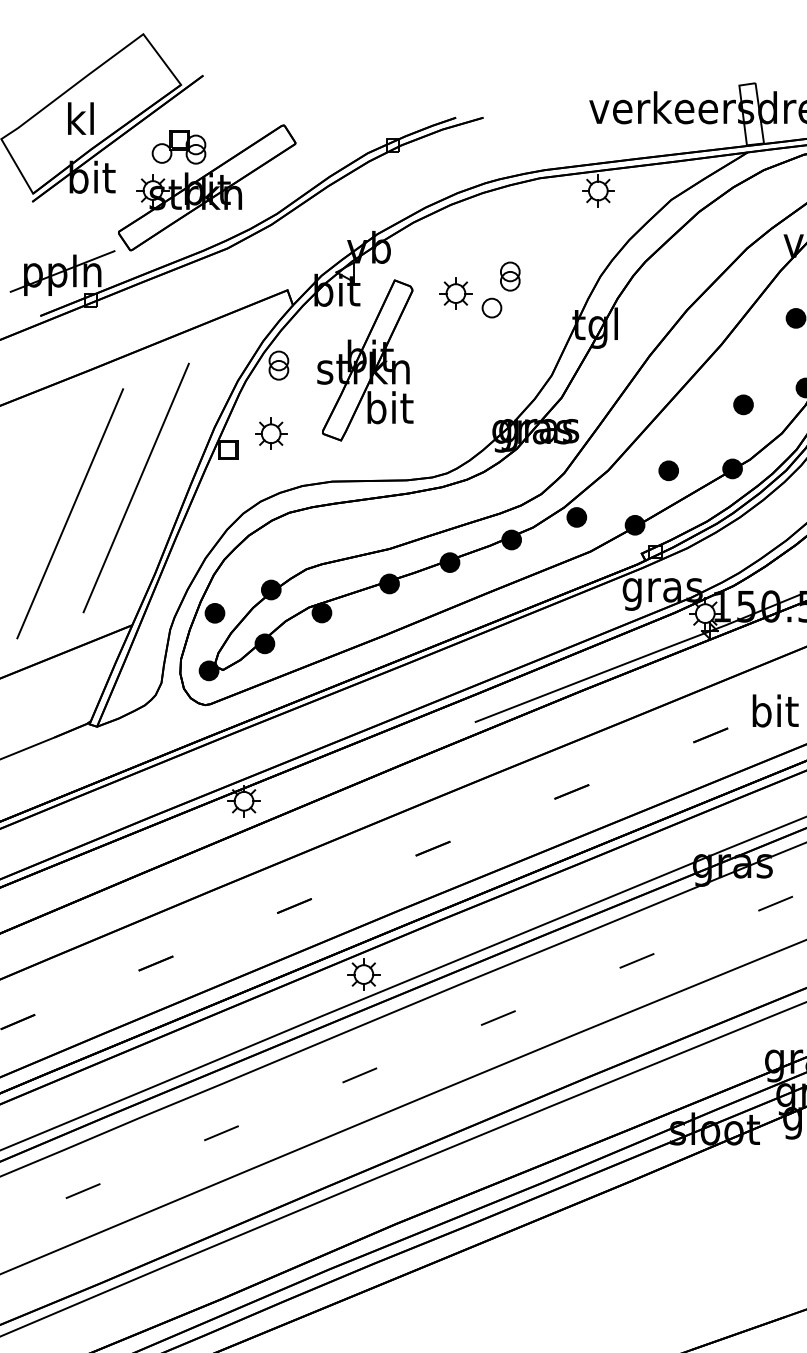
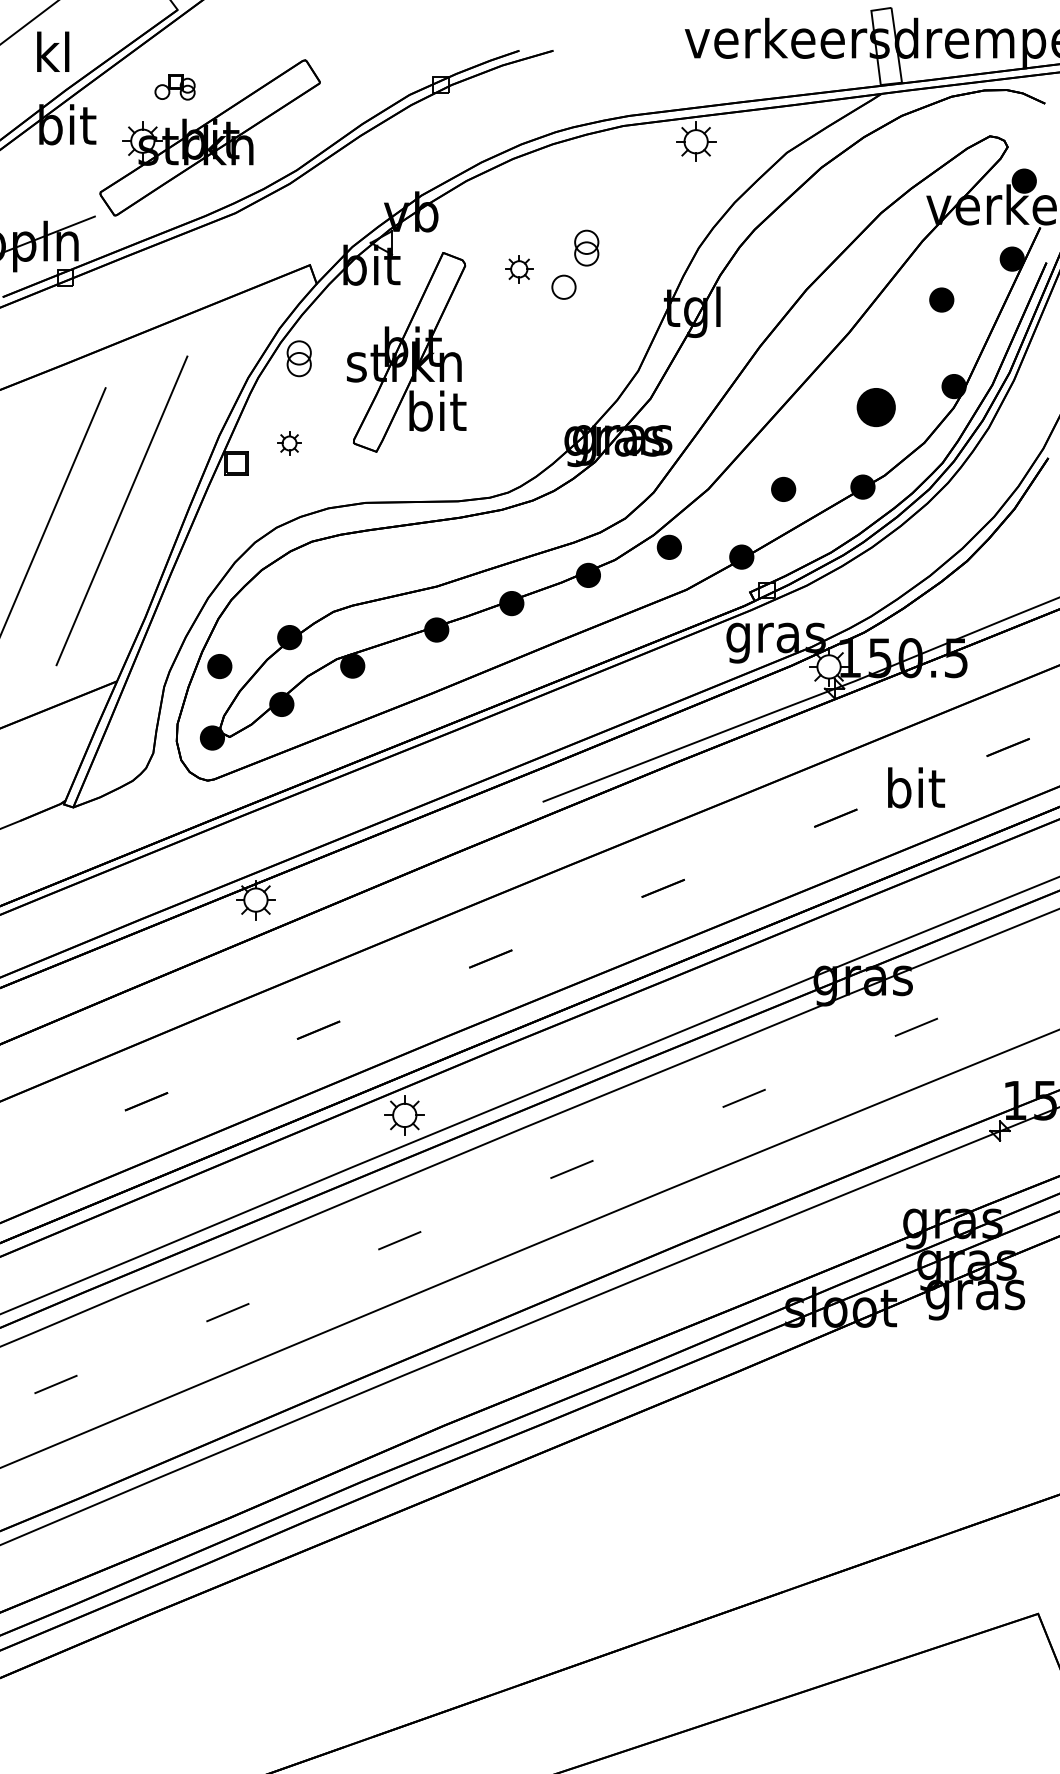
part: (178, 147) -> (174, 87), size x0.6
part: (456, 293) -> (519, 269), size x0.7
part: (743, 404) -> (876, 407), size x1.6
part: (271, 433) -> (289, 443), size x0.6

